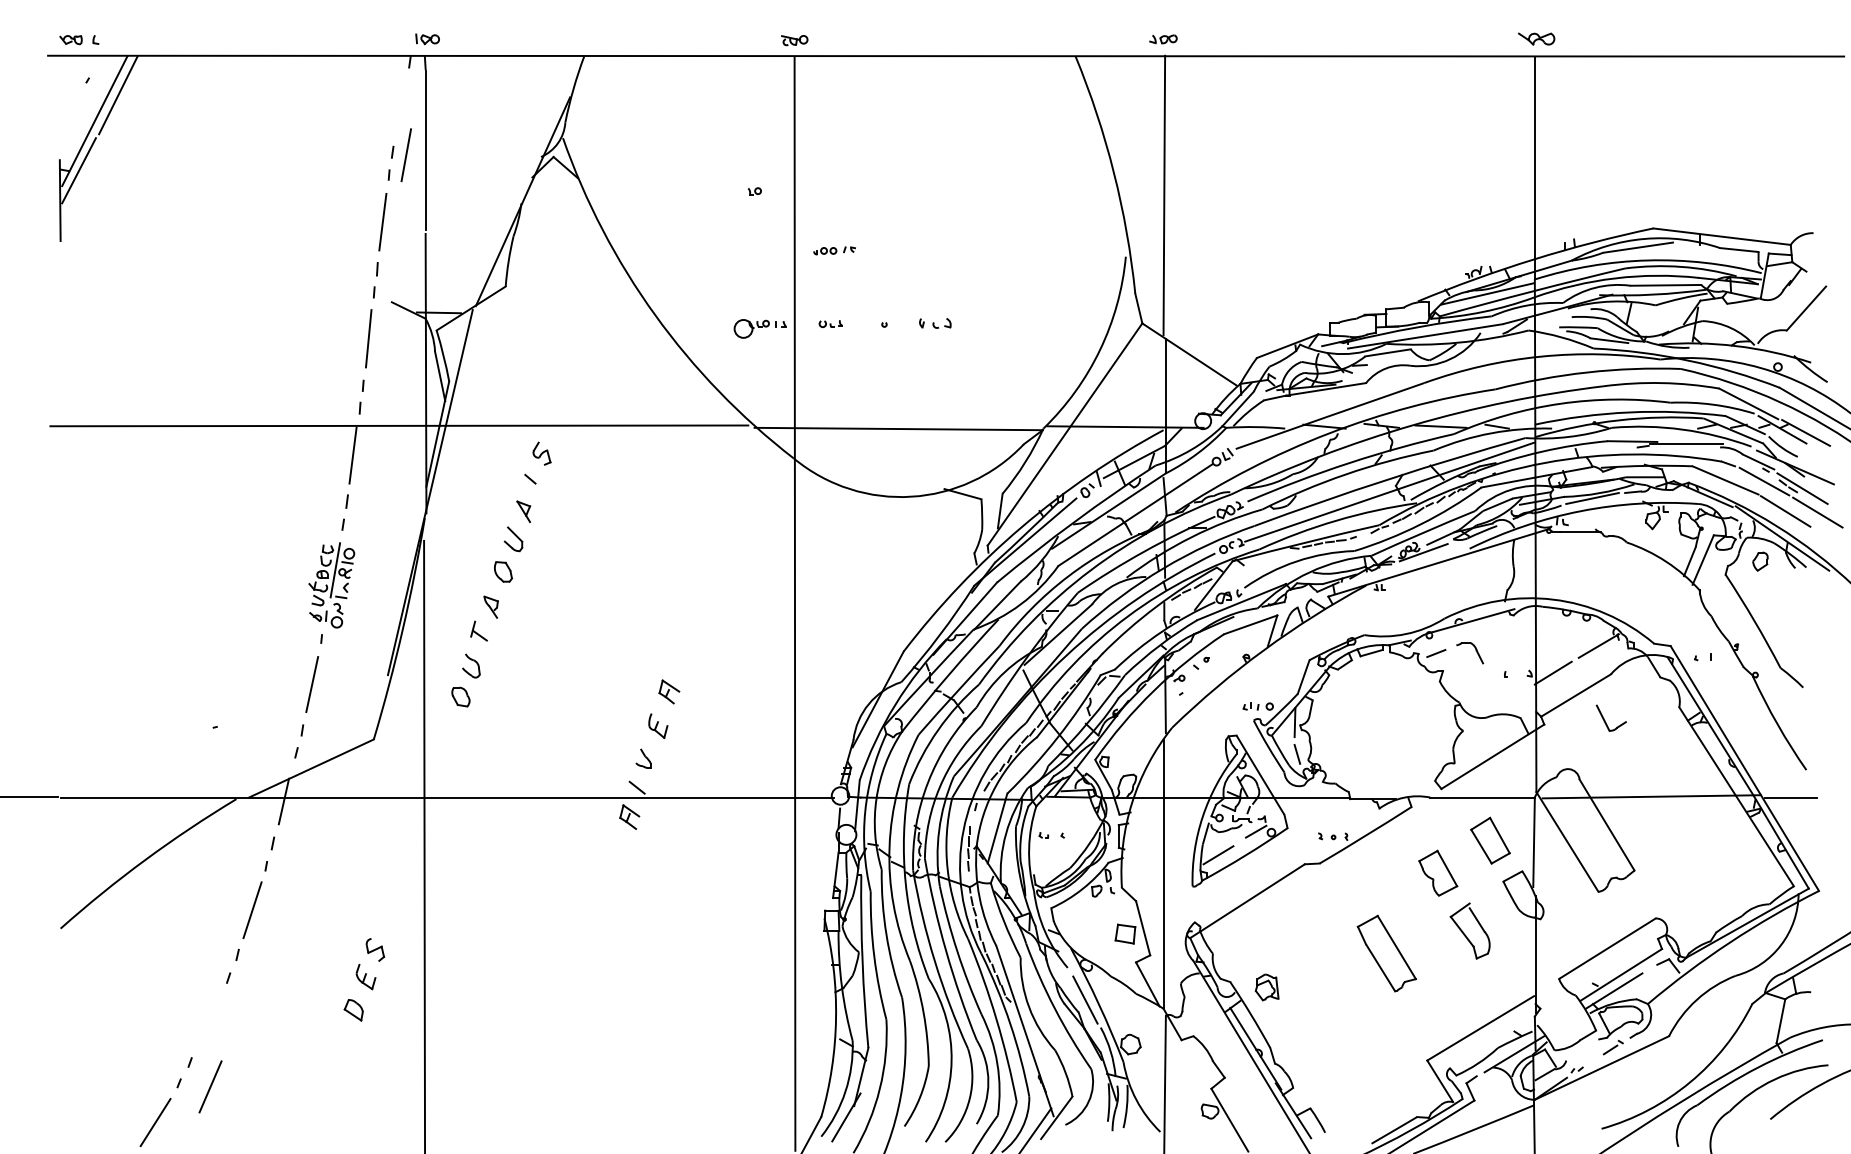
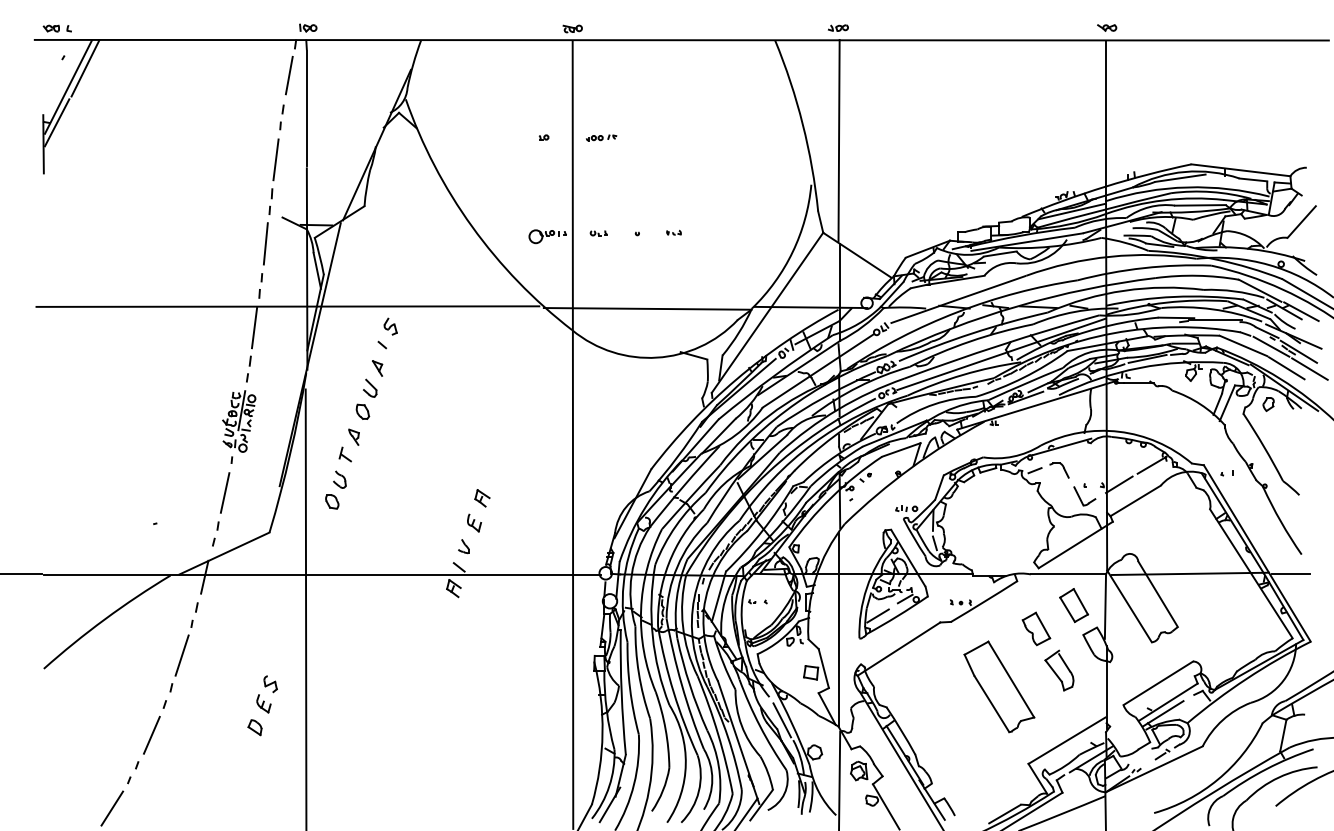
part: (1535, 39) -> (1106, 28), size x0.71
line: (405, 154) -> (288, 75), moved
part: (834, 250) -> (601, 137), moved
part: (934, 322) -> (673, 232), size x0.62
part: (1610, 717) -> (1084, 495), moved
part: (1386, 953) -> (999, 686), size x1.67
part: (1266, 987) -> (858, 771), moved
line: (210, 1086) -> (151, 735), moved

